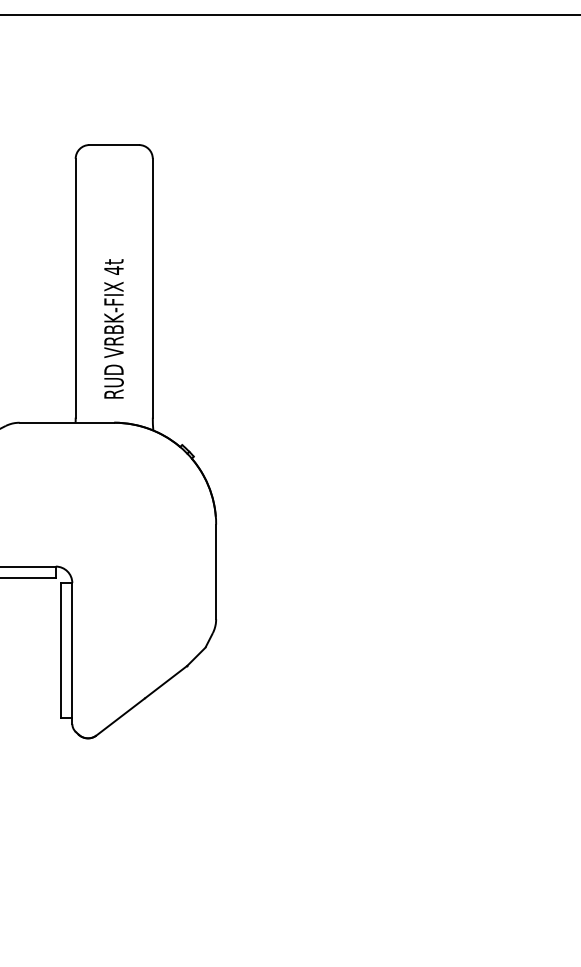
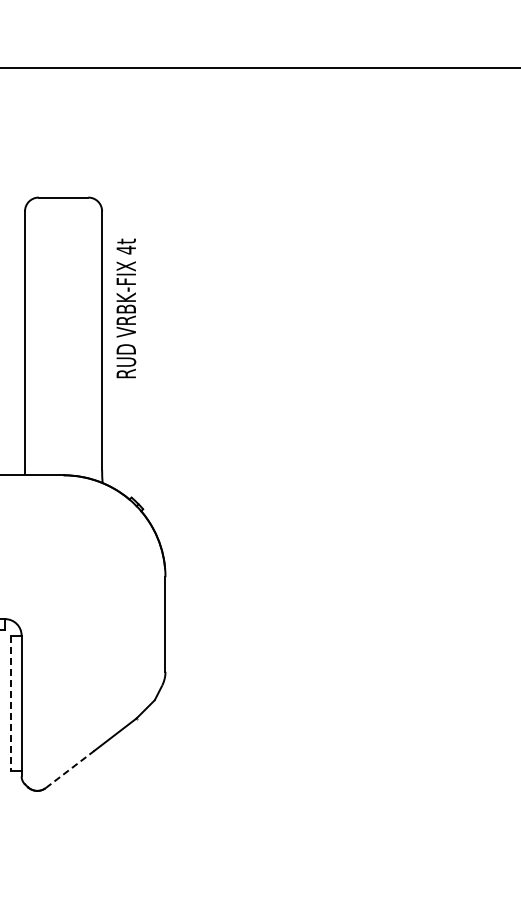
text: (113, 328) -> (125, 308), moved
line: (61, 650) -> (10, 703), solid -> dashed
line: (120, 716) -> (69, 769), solid -> dashed

